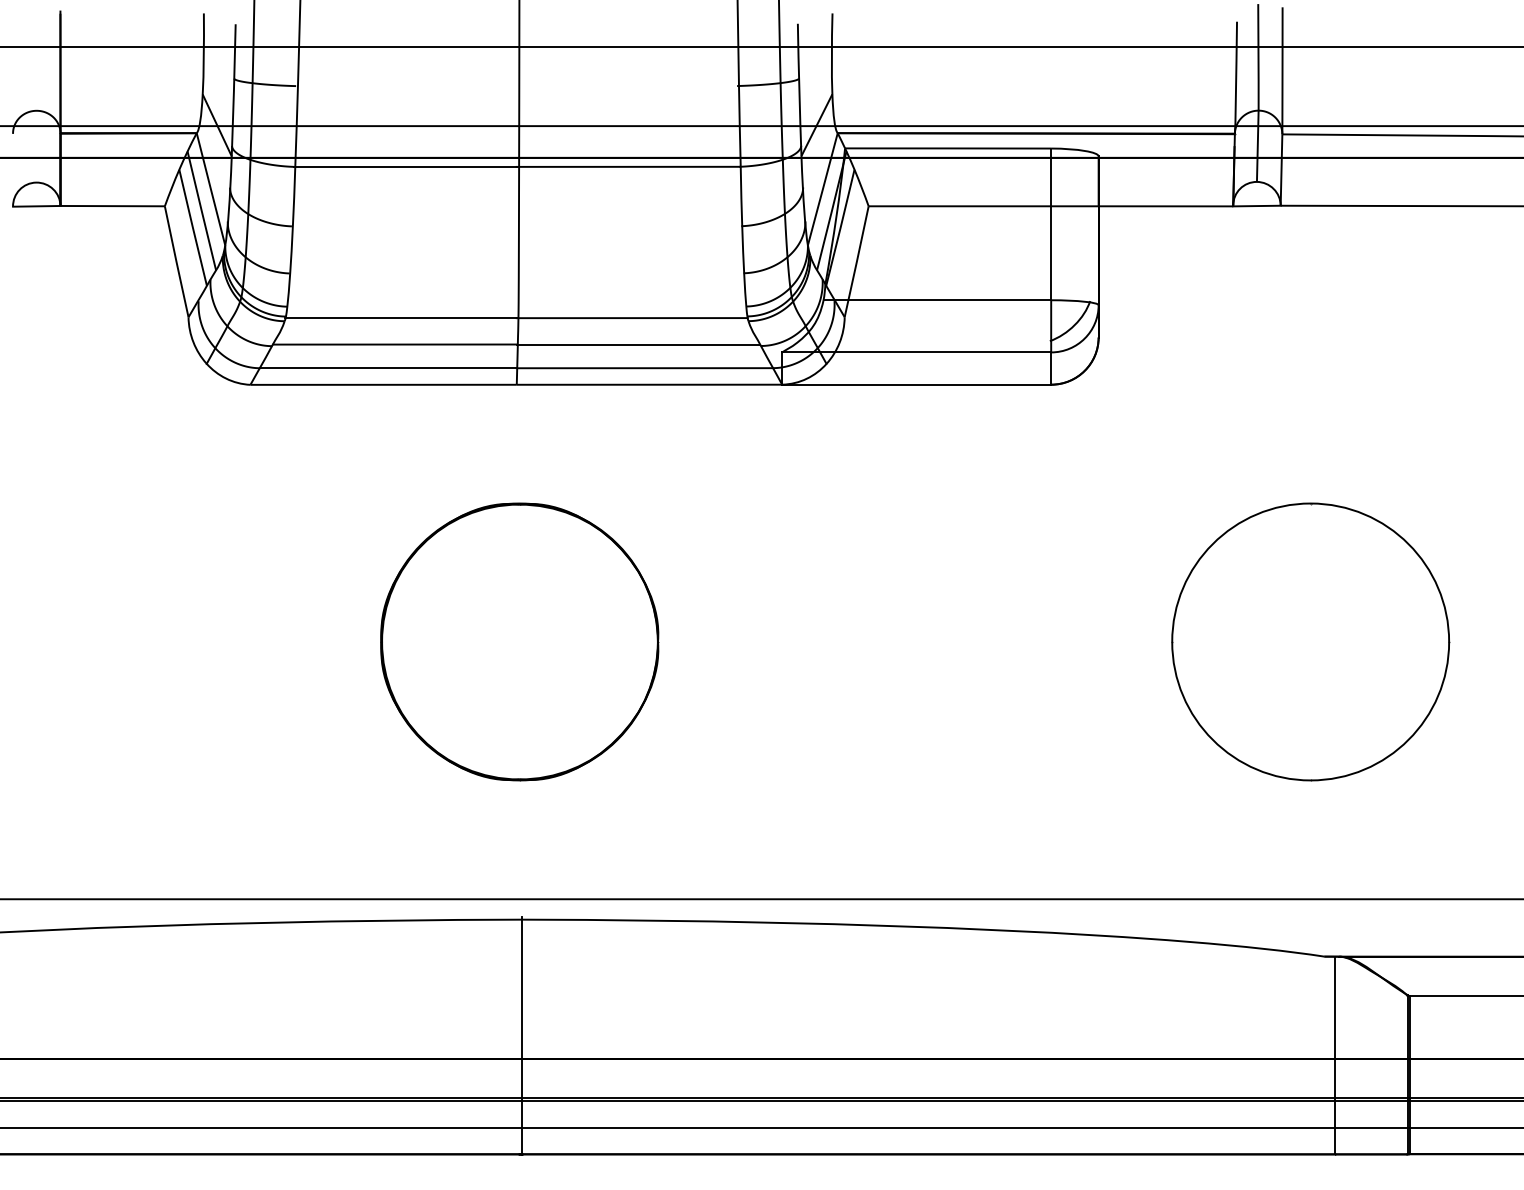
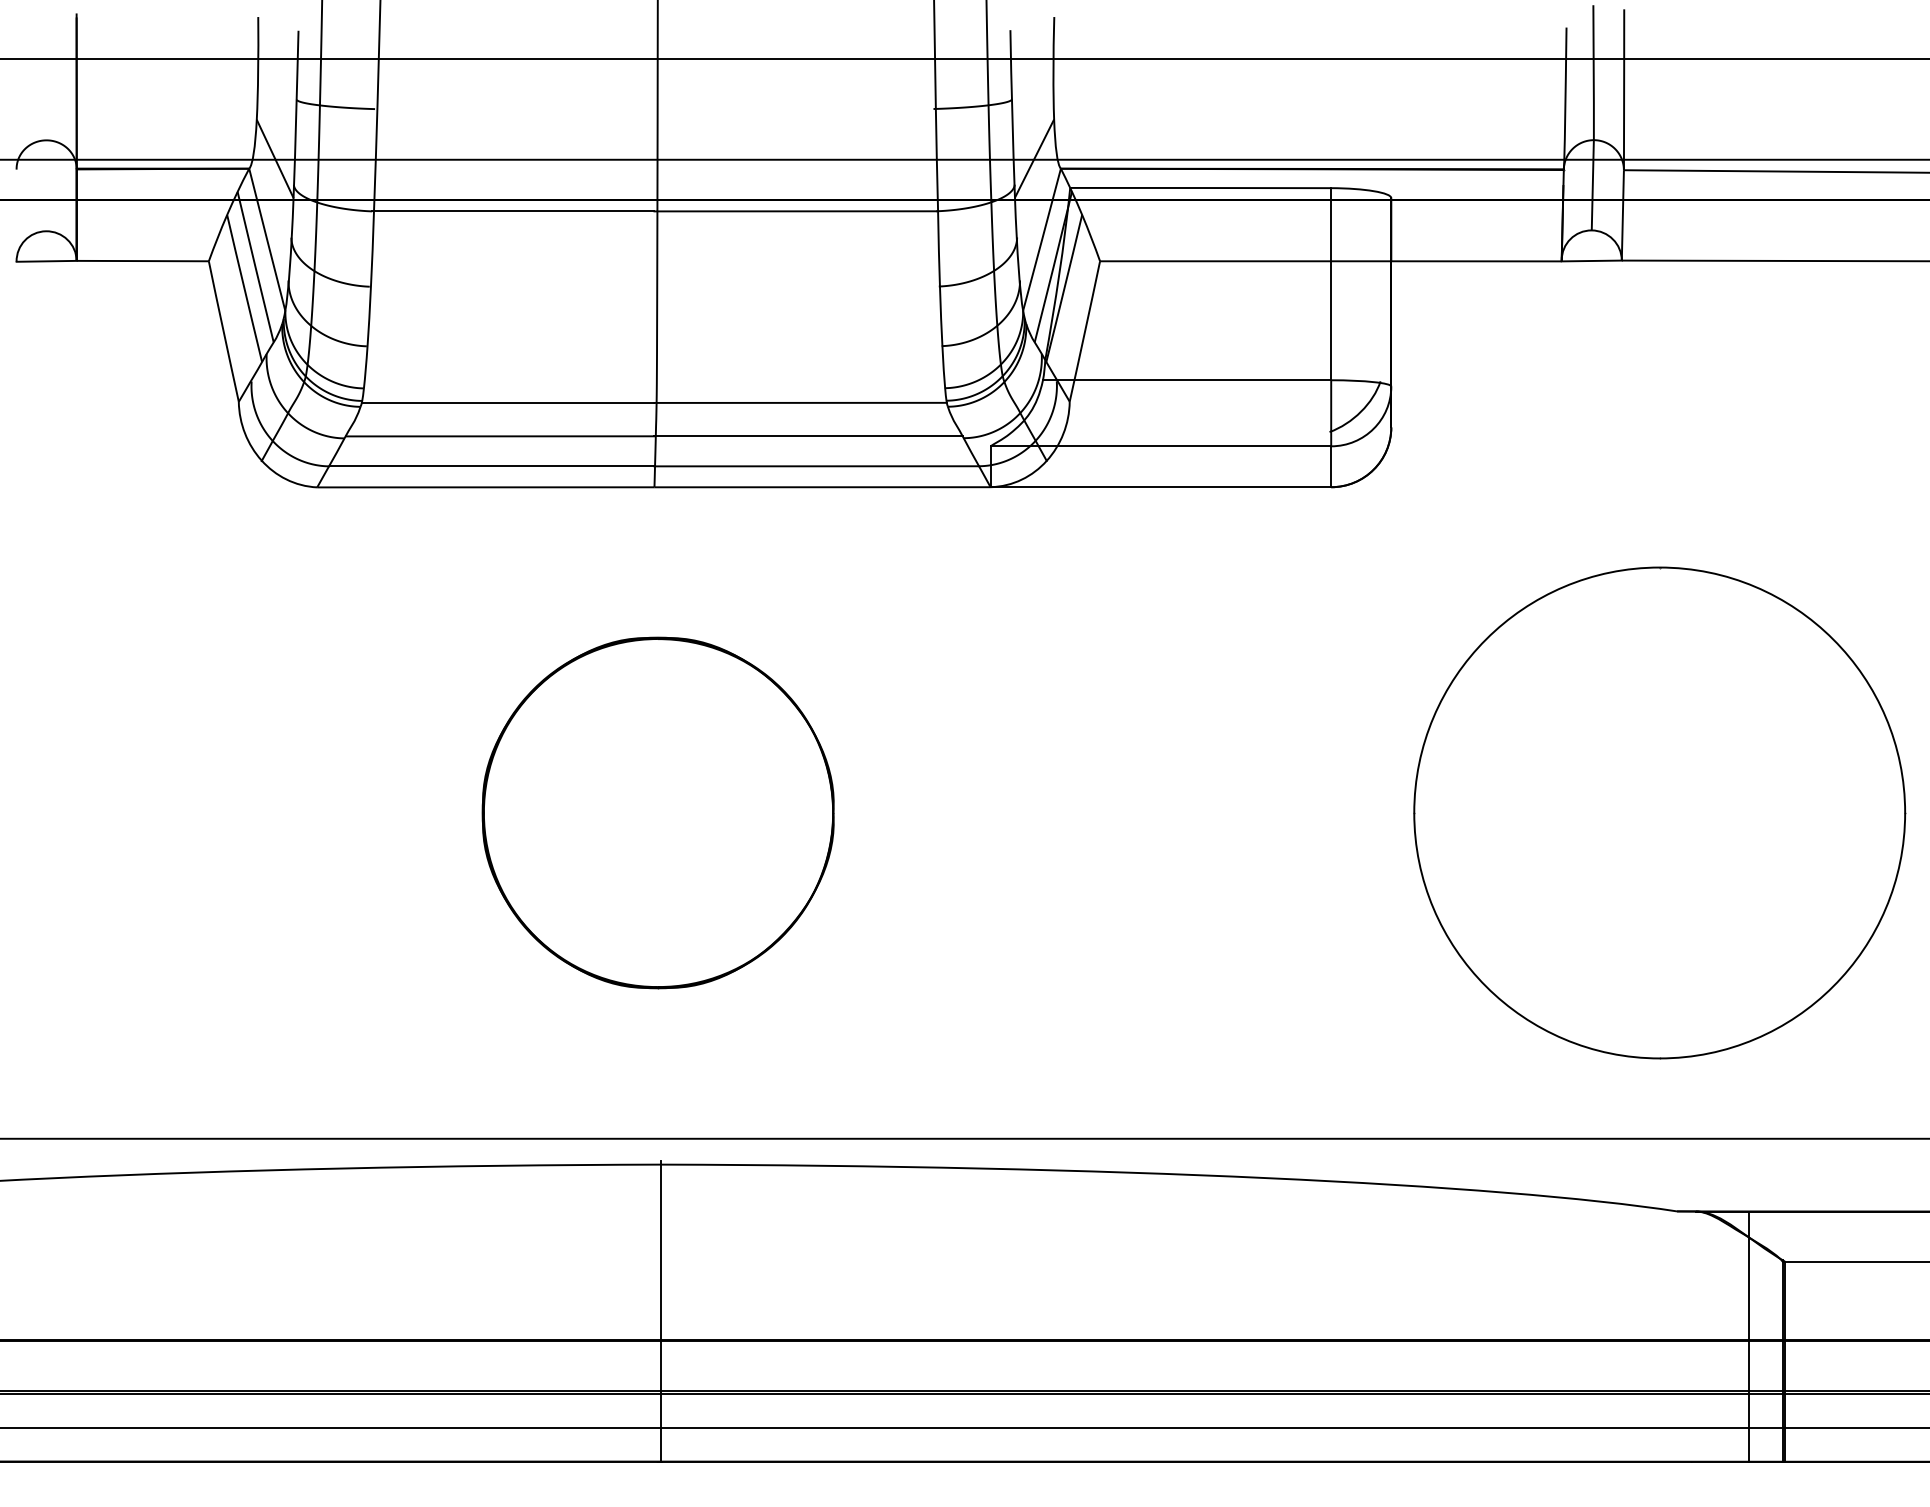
part: (1310, 641) -> (1659, 812), size x1.4
line: (1334, 1055) -> (1748, 1336), moved

